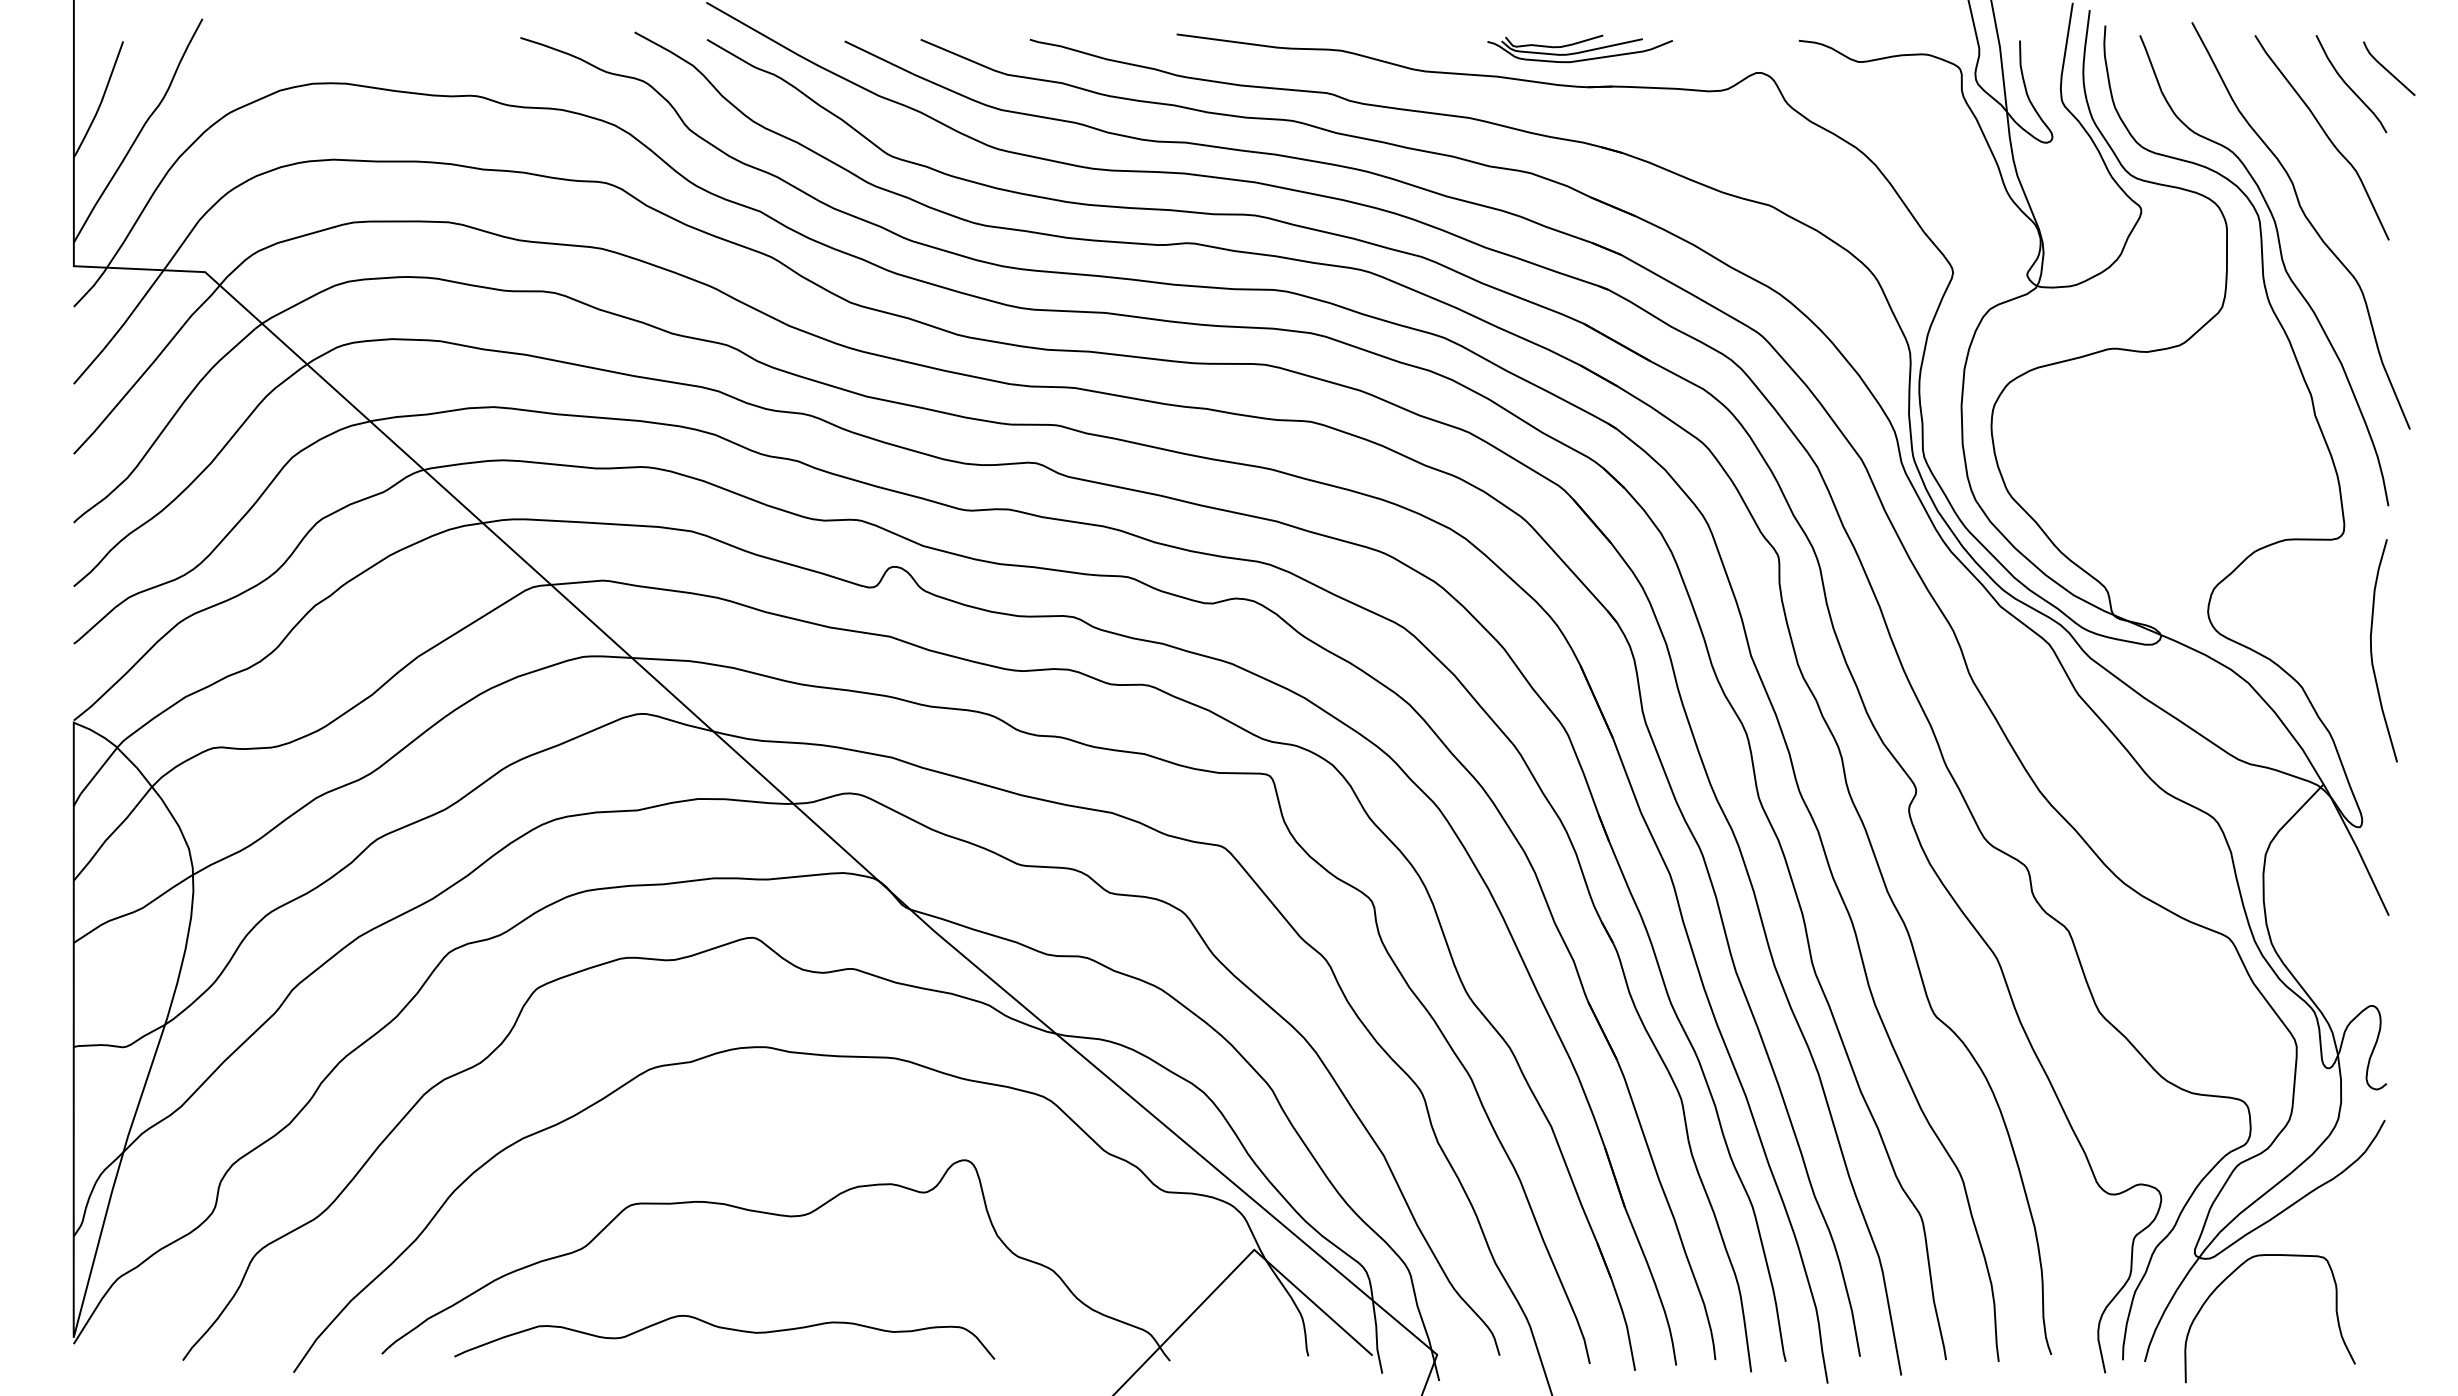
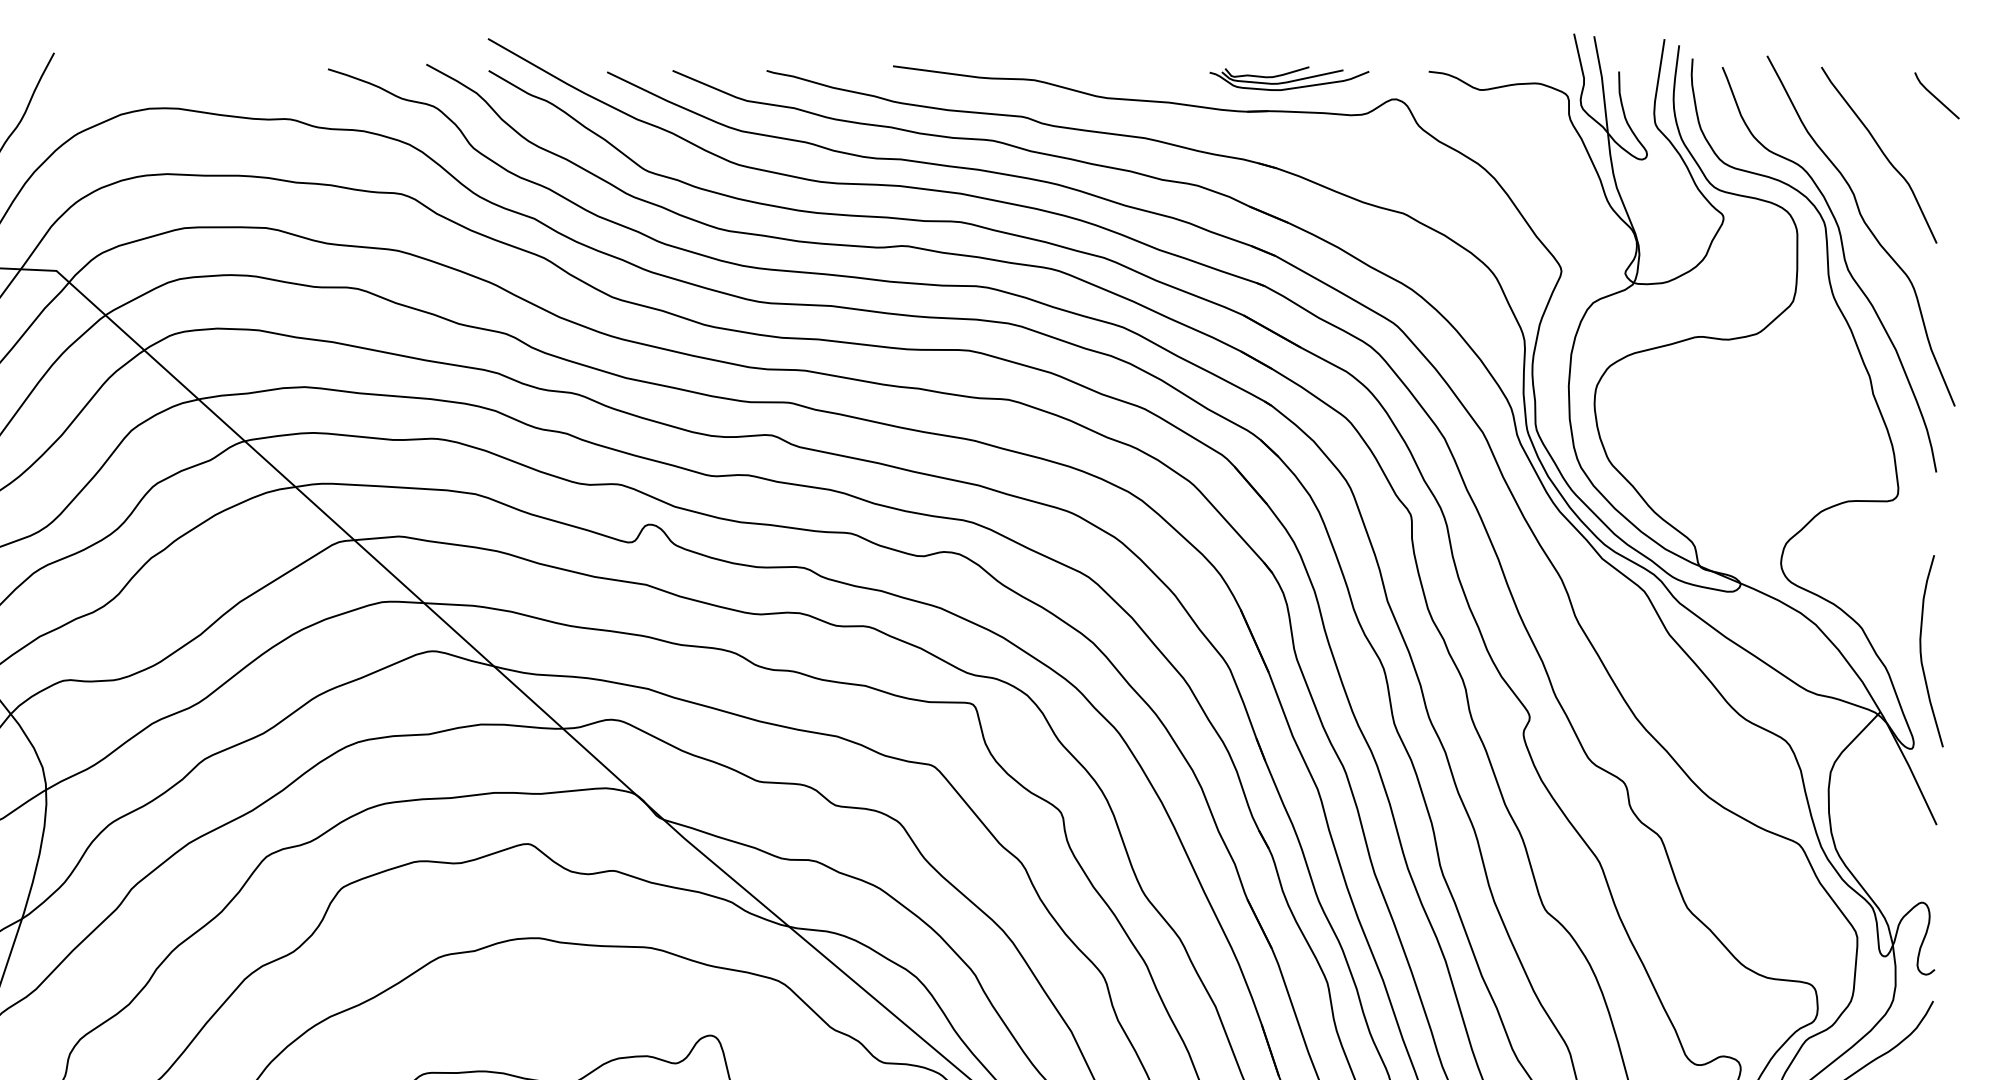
part: (1579, 48) -> (1288, 78), moved
curve: (2349, 86) -> (1902, 111), removed
curve: (2372, 652) -> (1921, 652), moved

